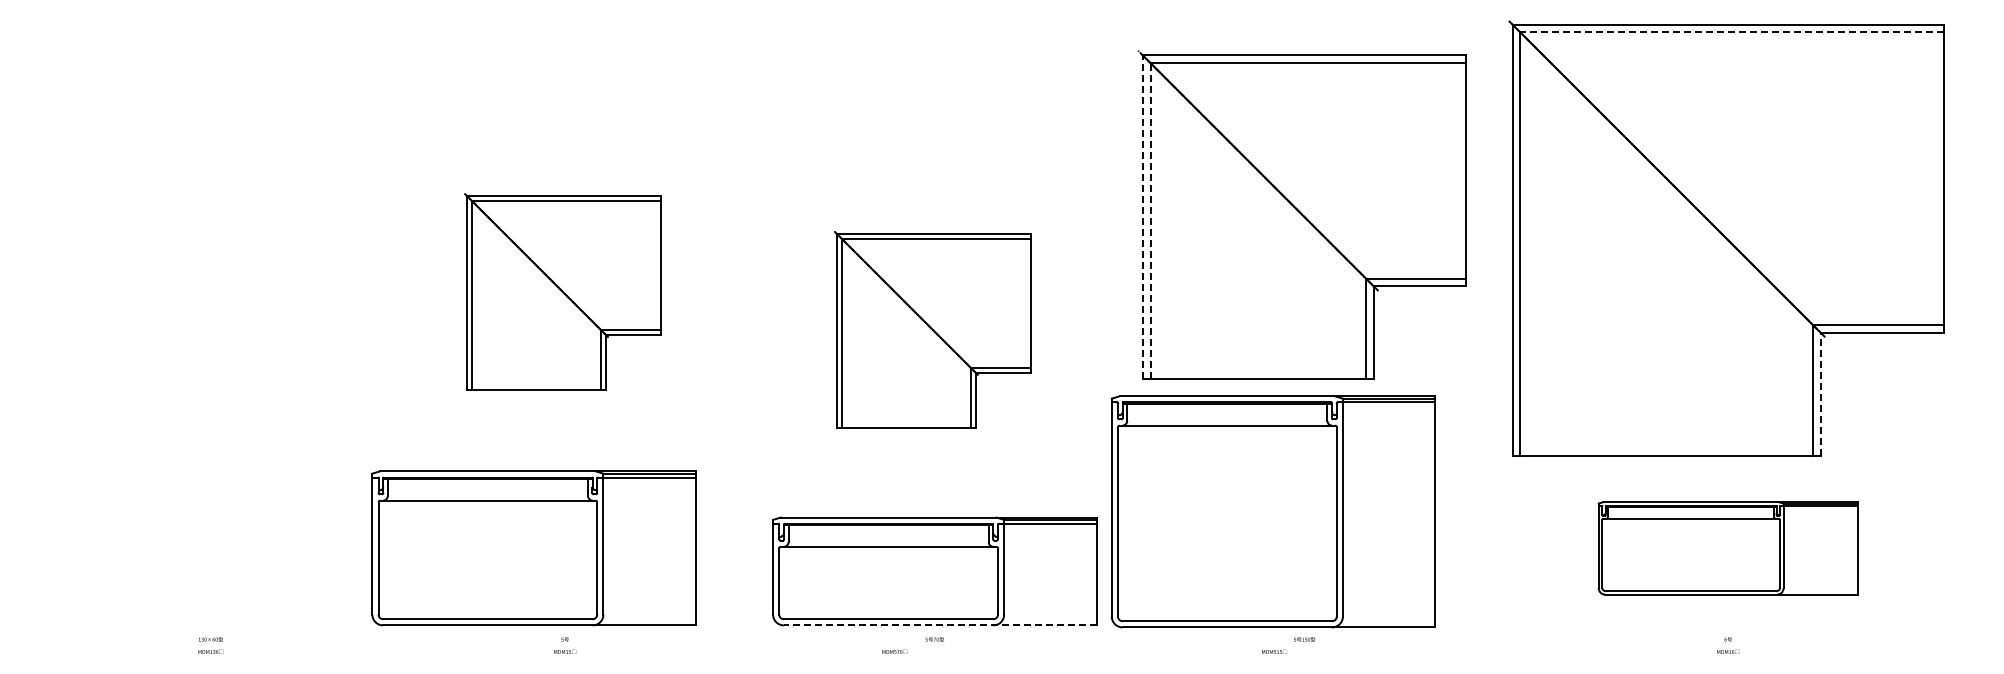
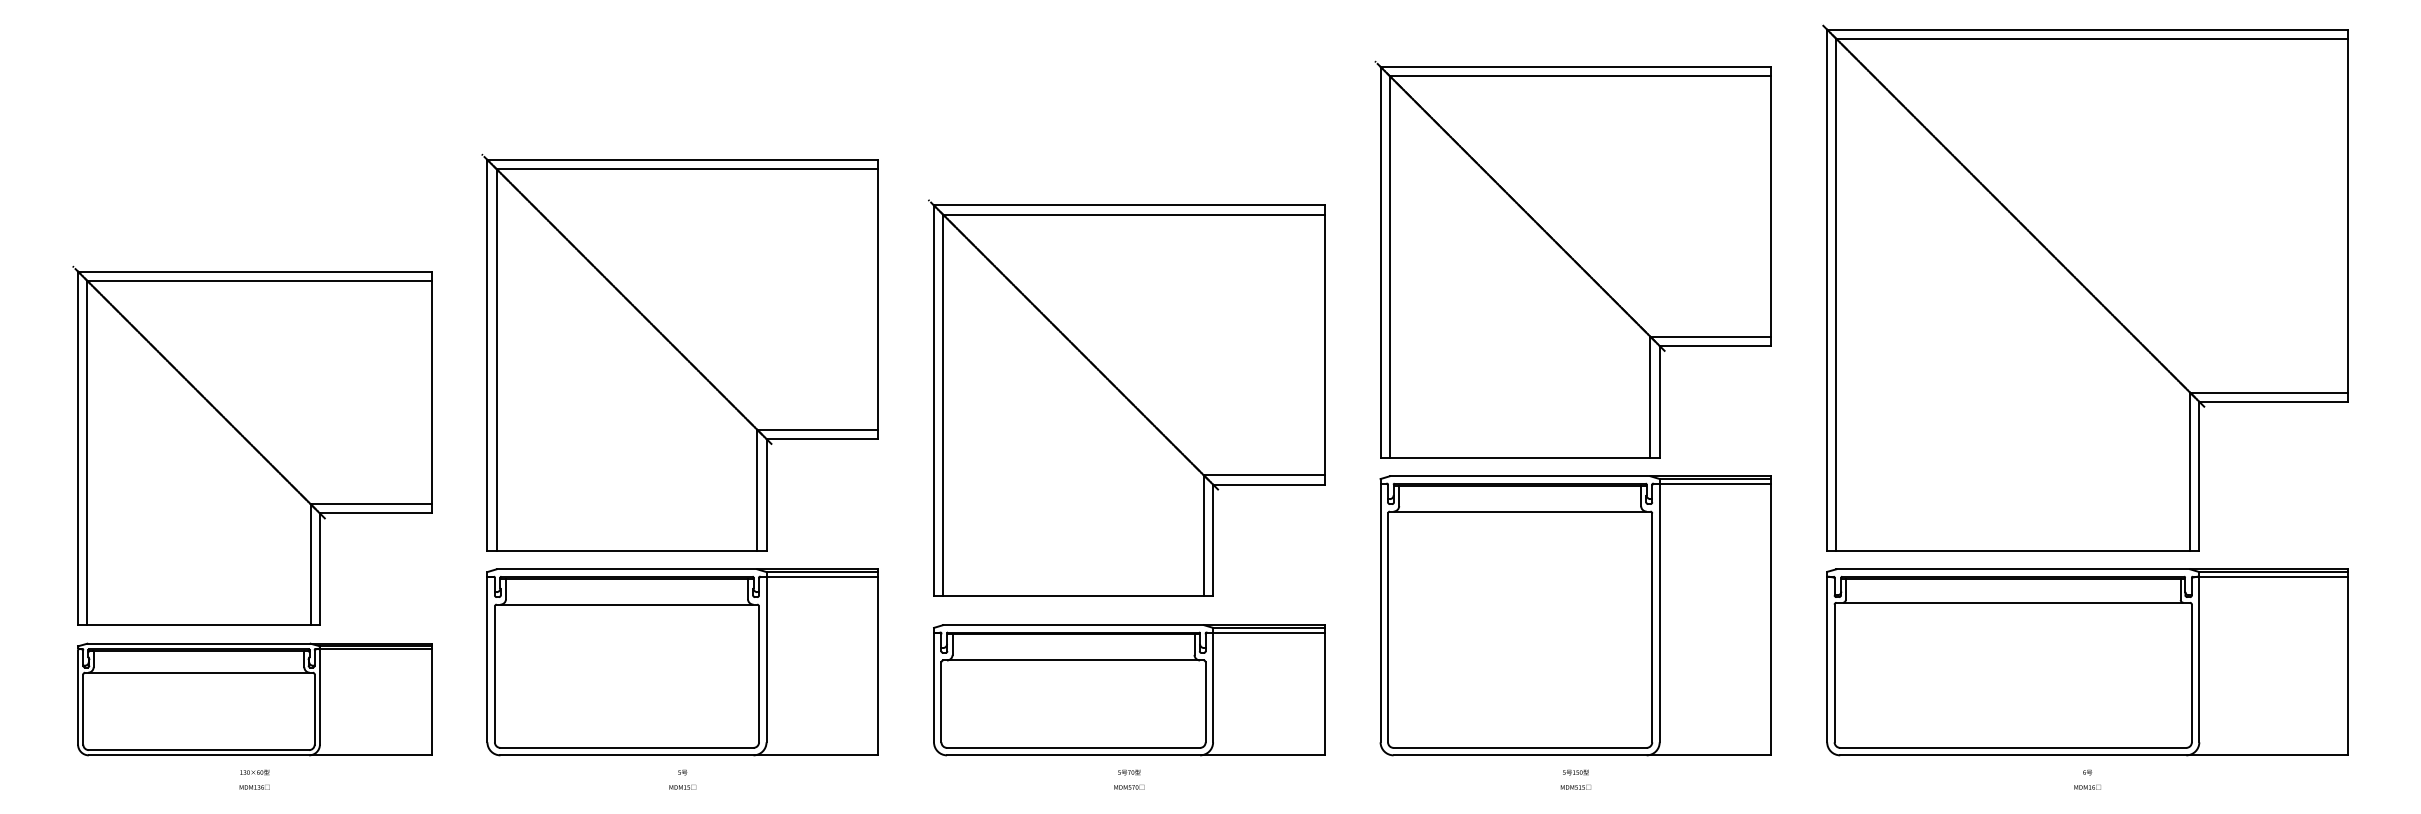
line: (1732, 32) -> (2092, 39), dashed -> solid
line: (1142, 217) -> (1380, 262), dashed -> solid
line: (1150, 221) -> (1389, 267), dashed -> solid
part: (562, 291) -> (679, 352), size x1.67
part: (932, 329) -> (1126, 397), size x1.67
part: (208, 369) -> (252, 446), added
line: (1820, 394) -> (2199, 476), dashed -> solid
part: (1272, 511) -> (1574, 615), moved
part: (533, 548) -> (682, 662), moved
part: (1727, 548) -> (2086, 662), size x1.67
part: (210, 579) -> (254, 699), added
line: (939, 625) -> (1135, 755), dashed -> solid
text: (894, 651) -> (1128, 786), moved
text: (1274, 651) -> (1575, 786), moved

